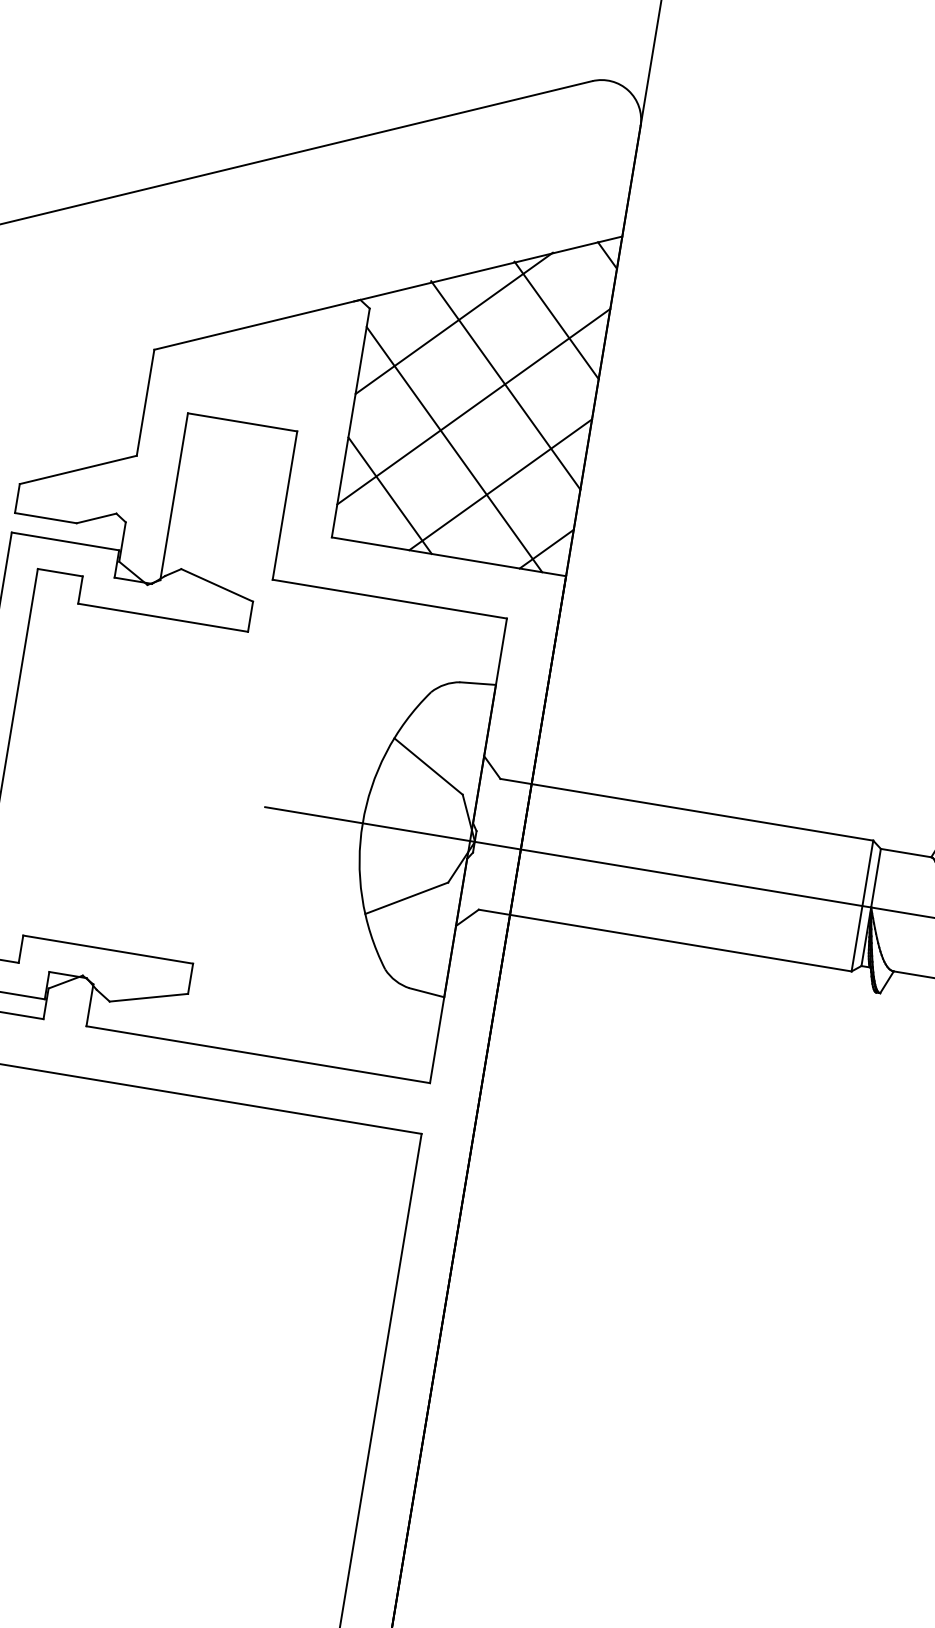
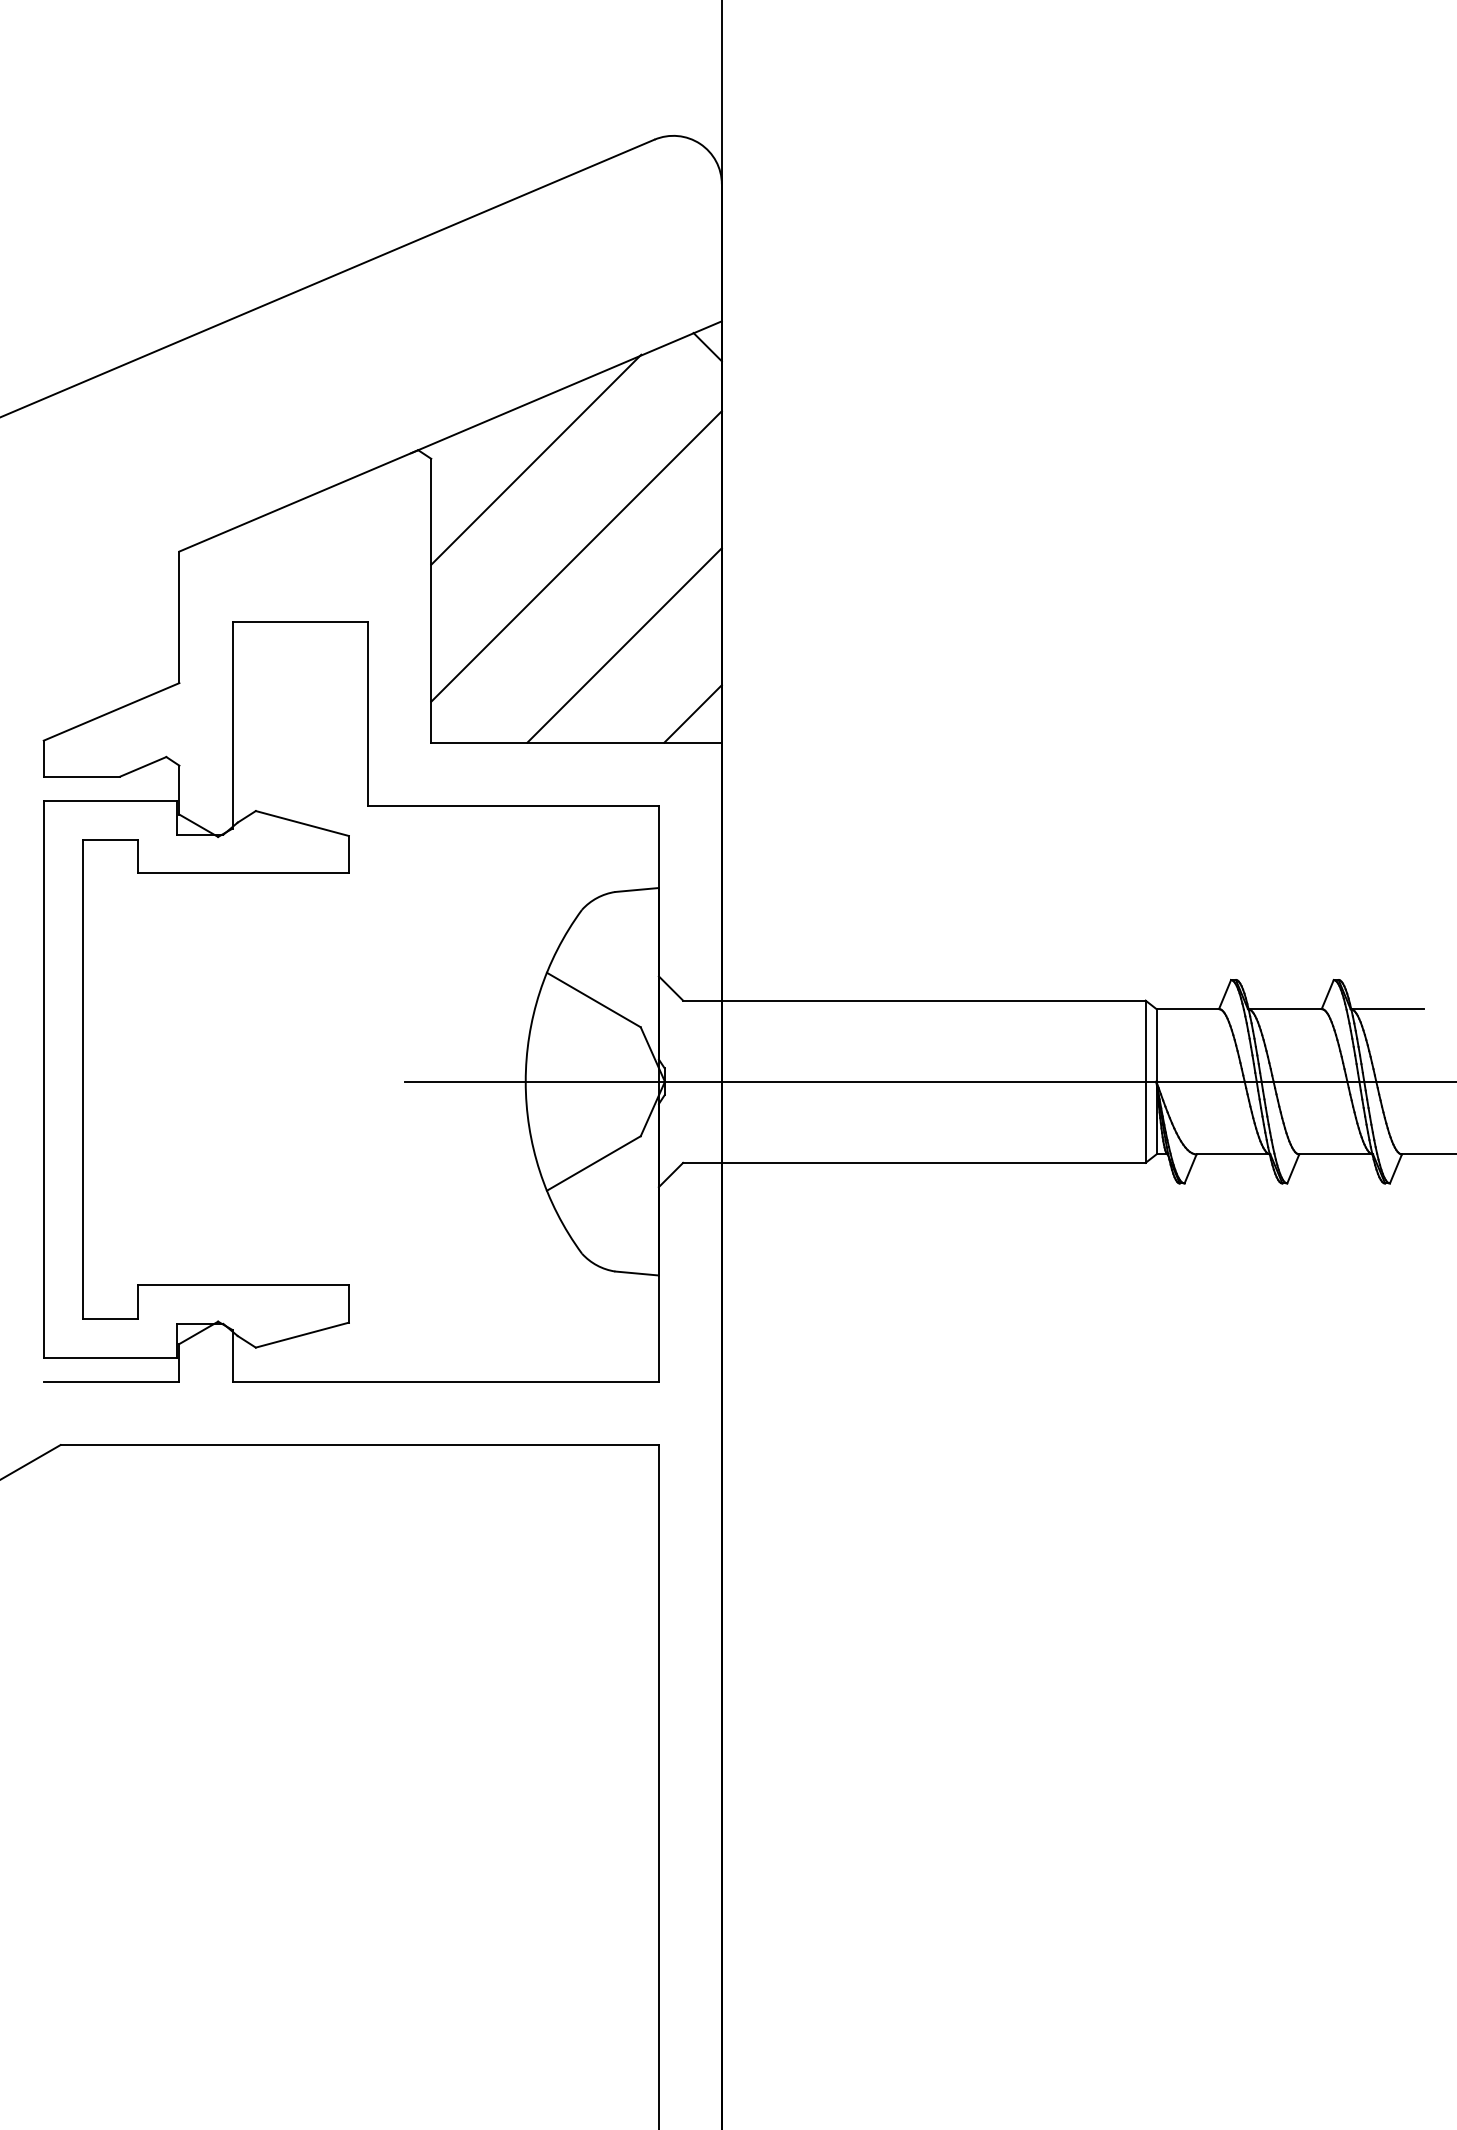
line: (556, 320) -> (658, 435), removed
line: (505, 385) -> (610, 524), removed
line: (454, 449) -> (561, 611), removed
line: (390, 495) -> (493, 680), removed

